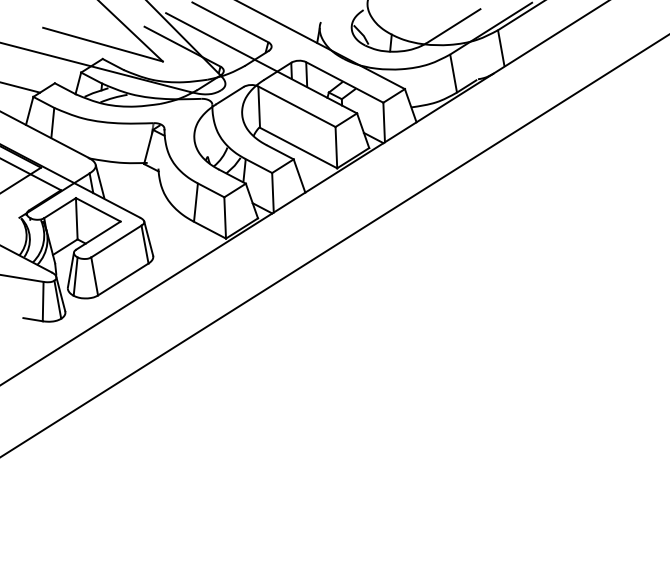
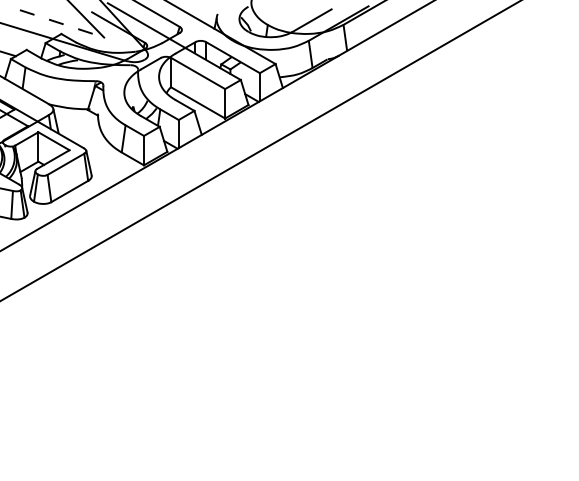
line: (103, 45) -> (62, 24), solid -> dashed

